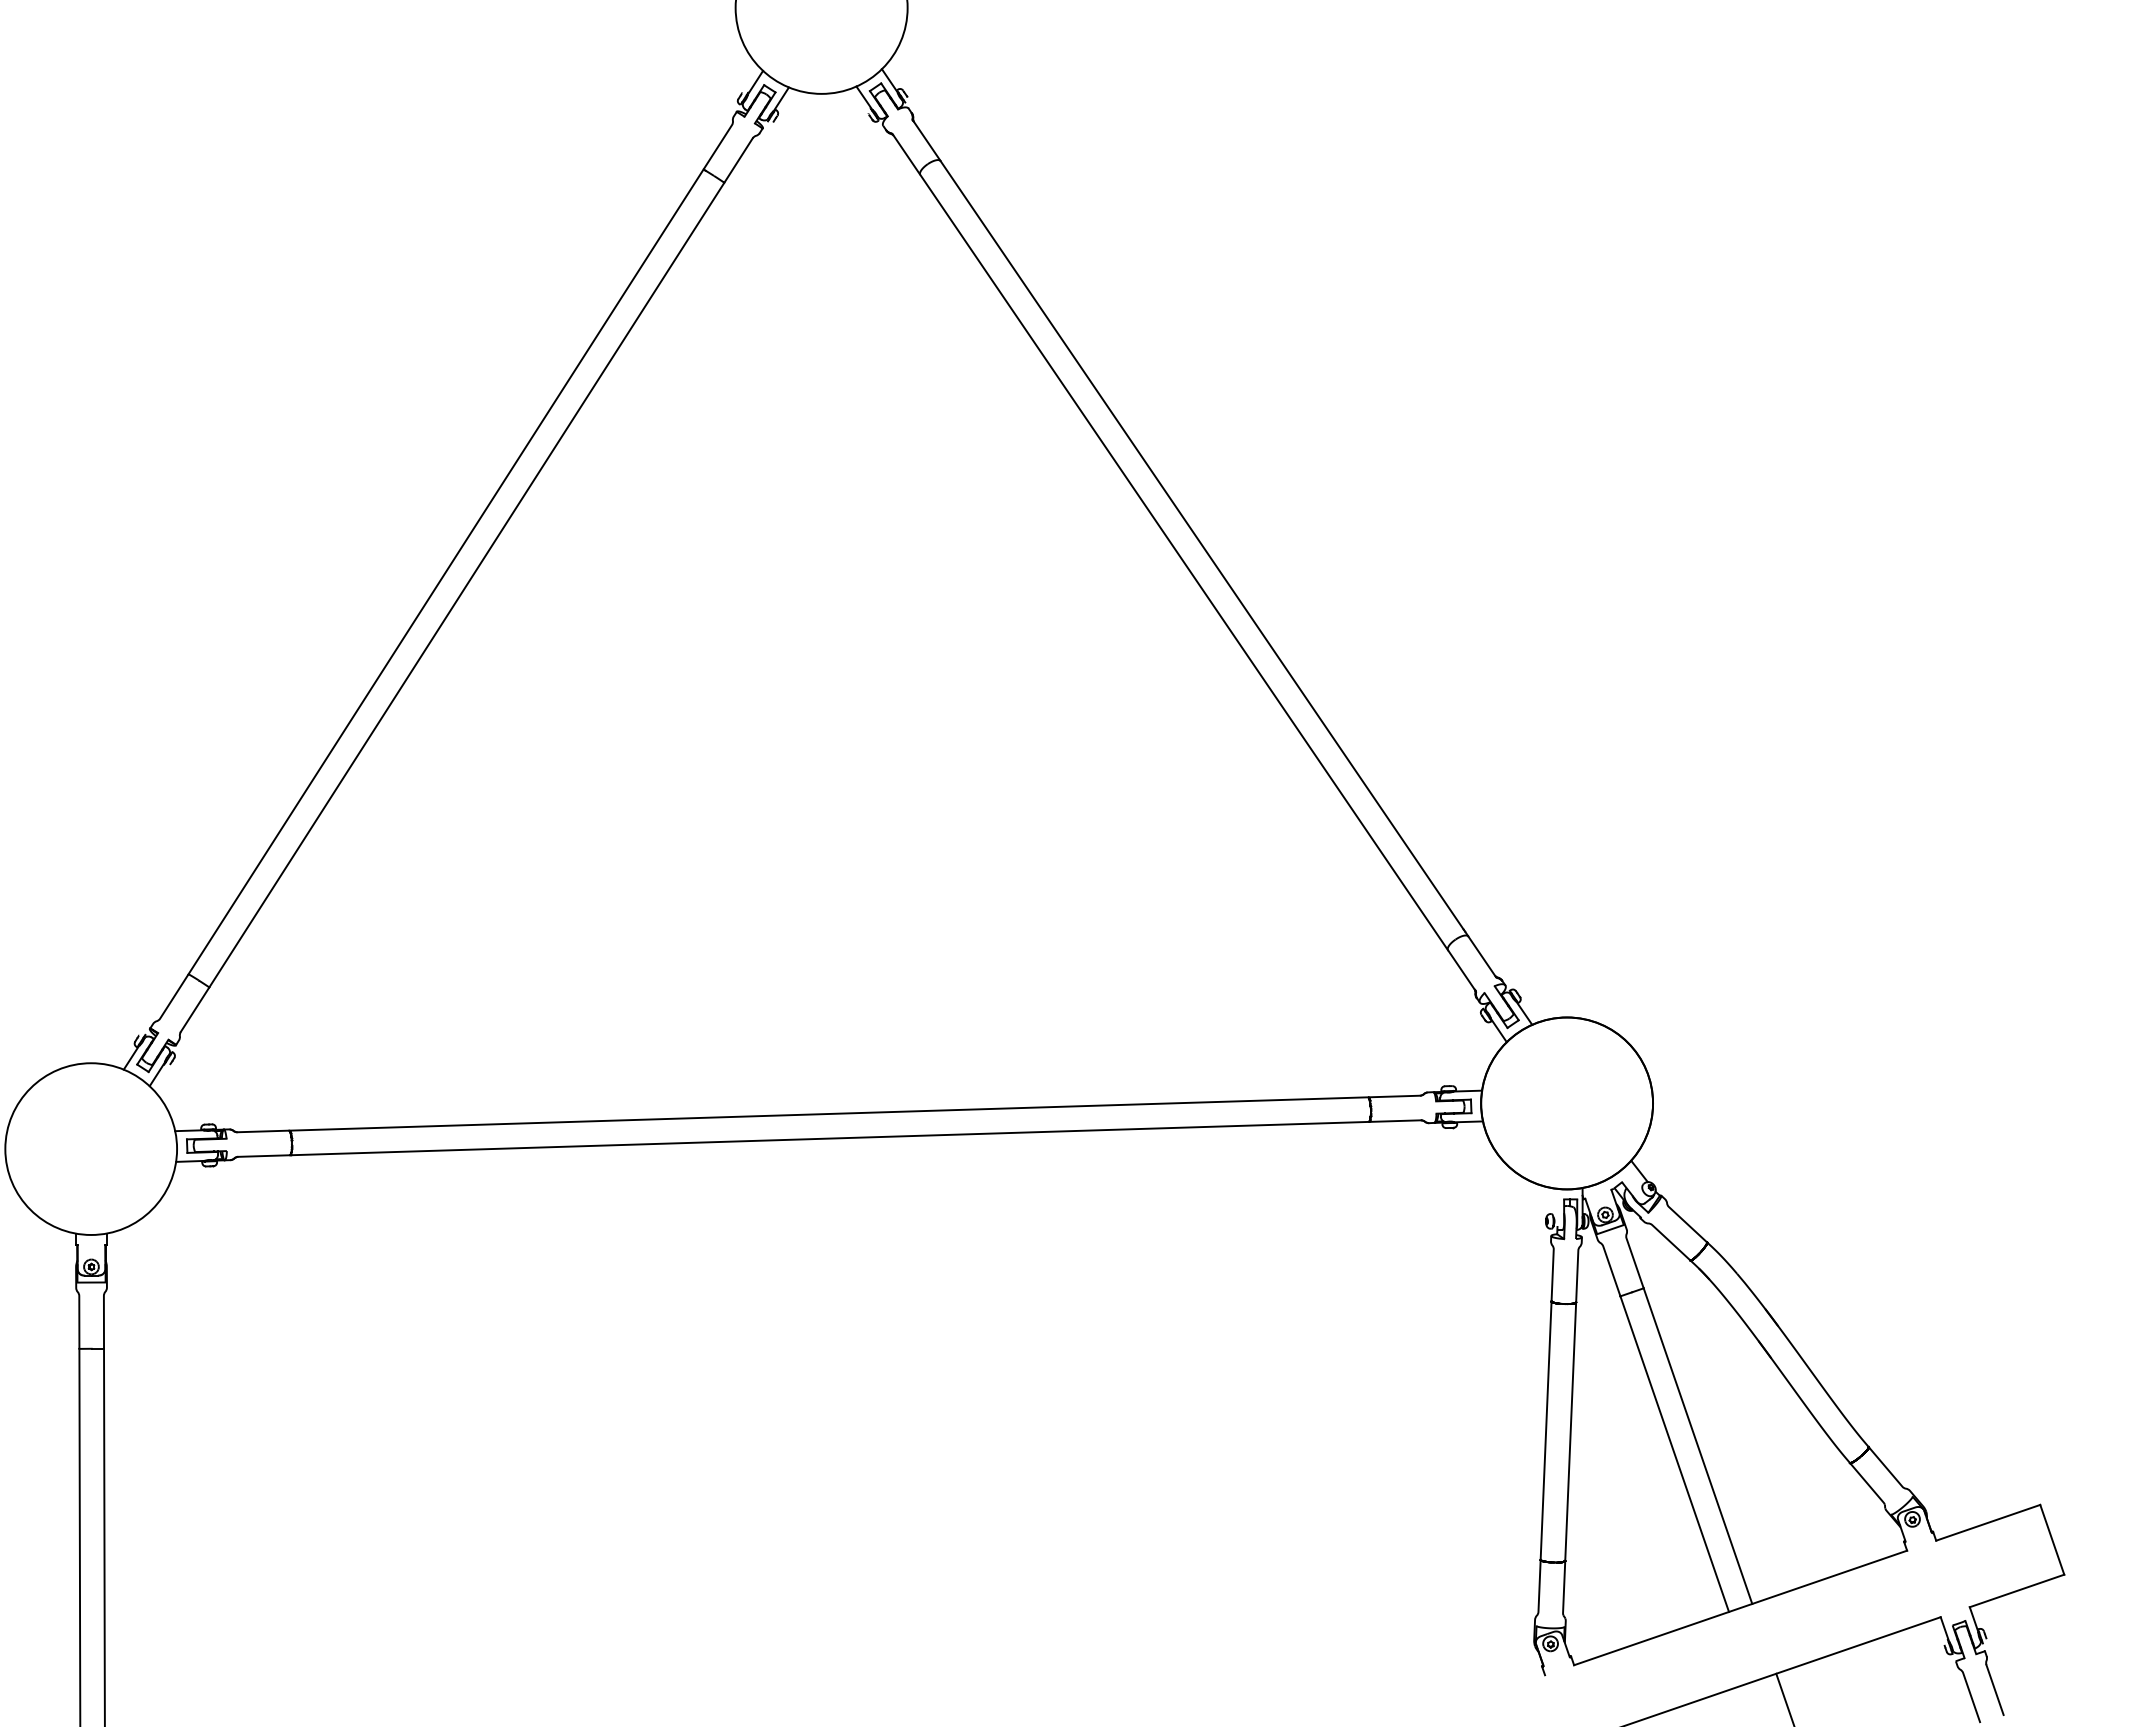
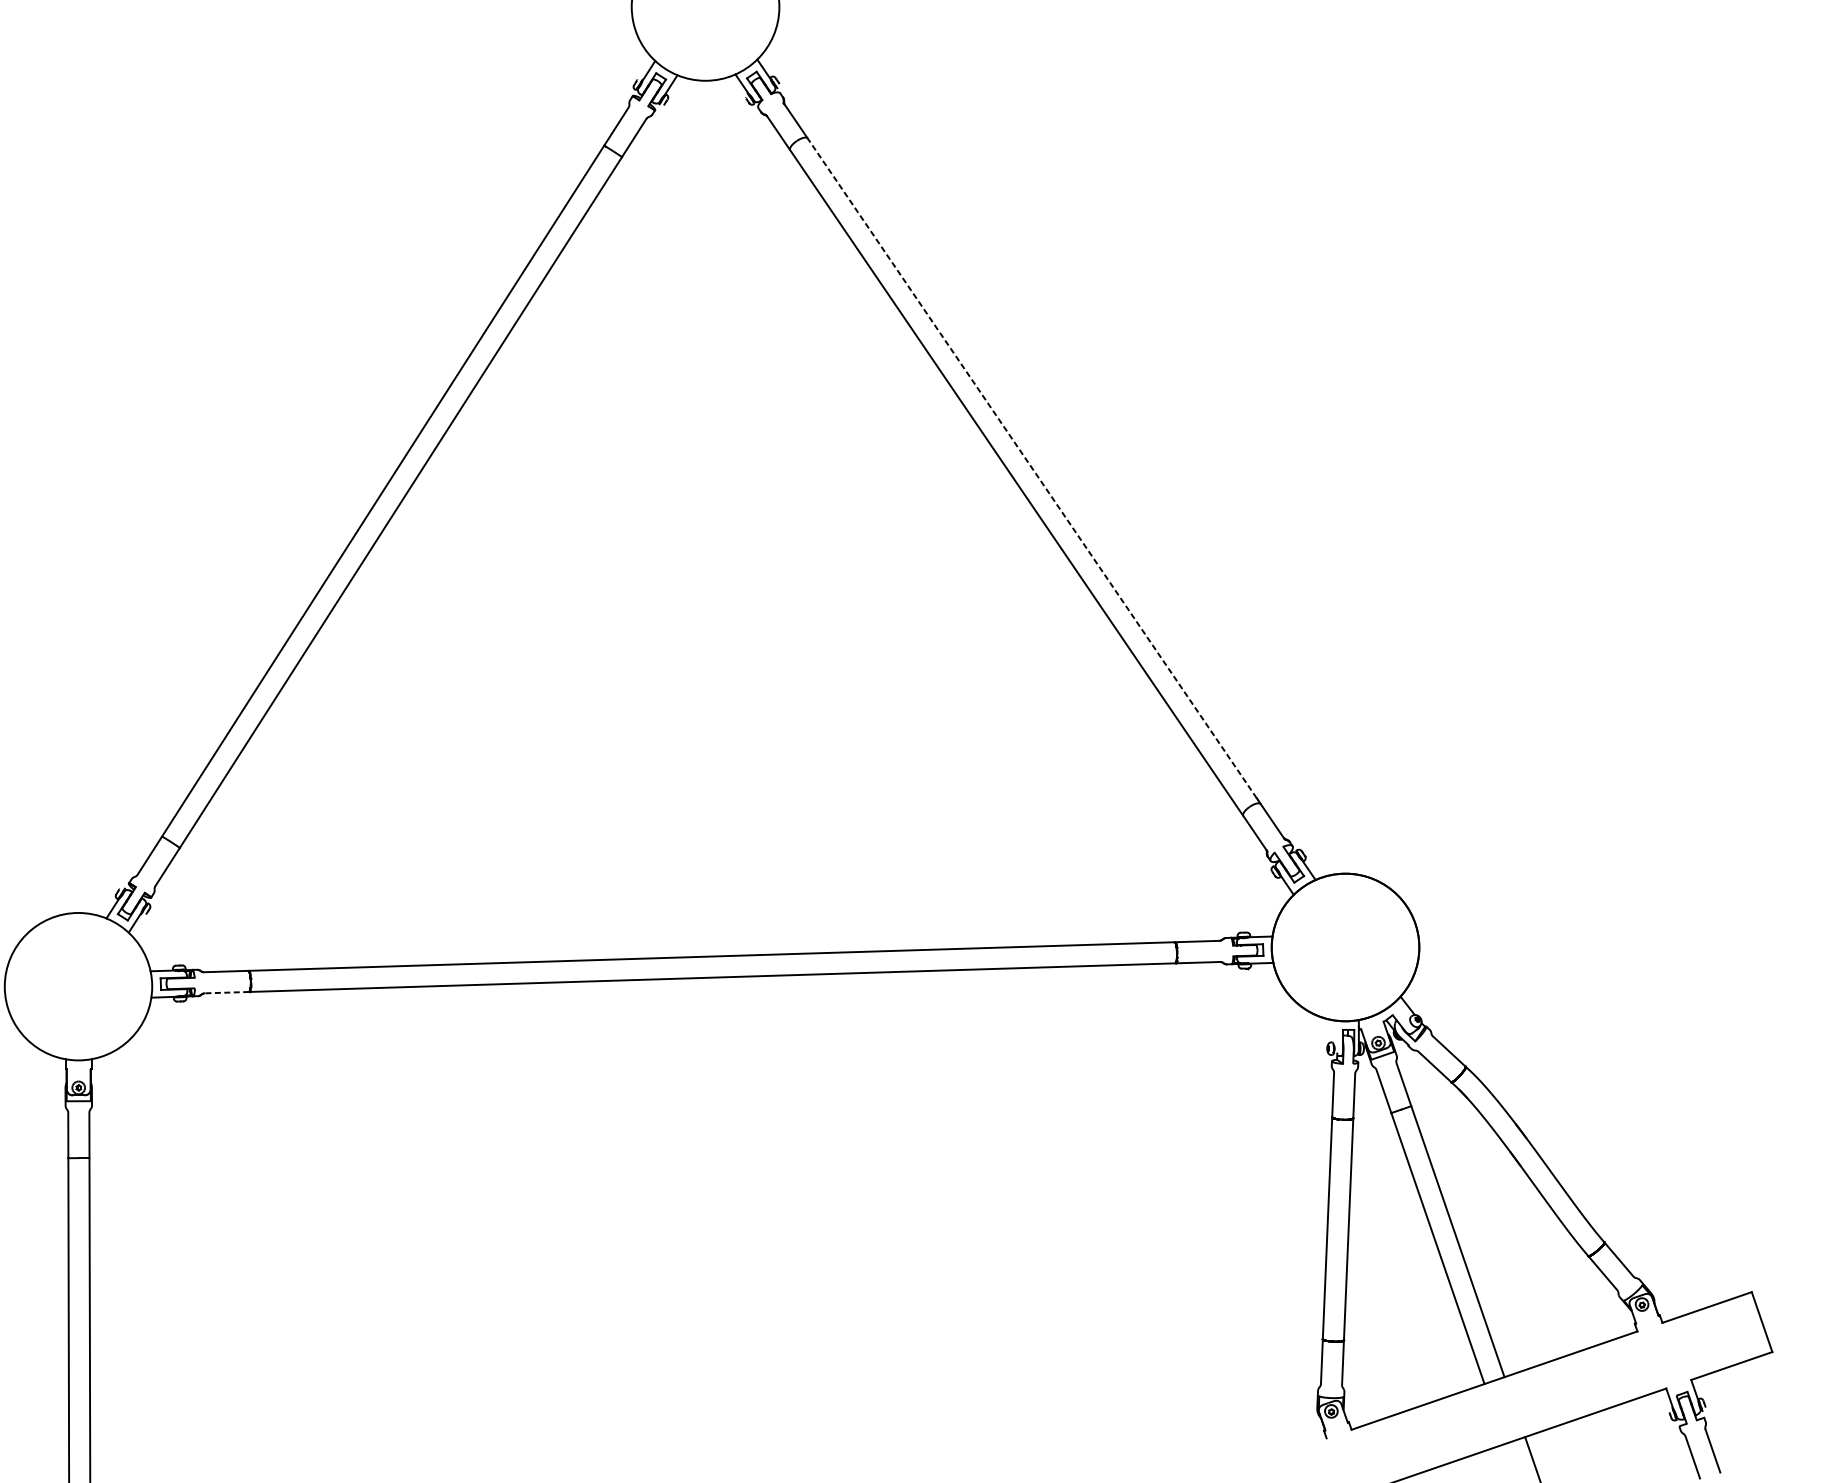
line: (1202, 545) -> (1032, 468), solid -> dashed
line: (263, 1156) -> (226, 993), solid -> dashed

